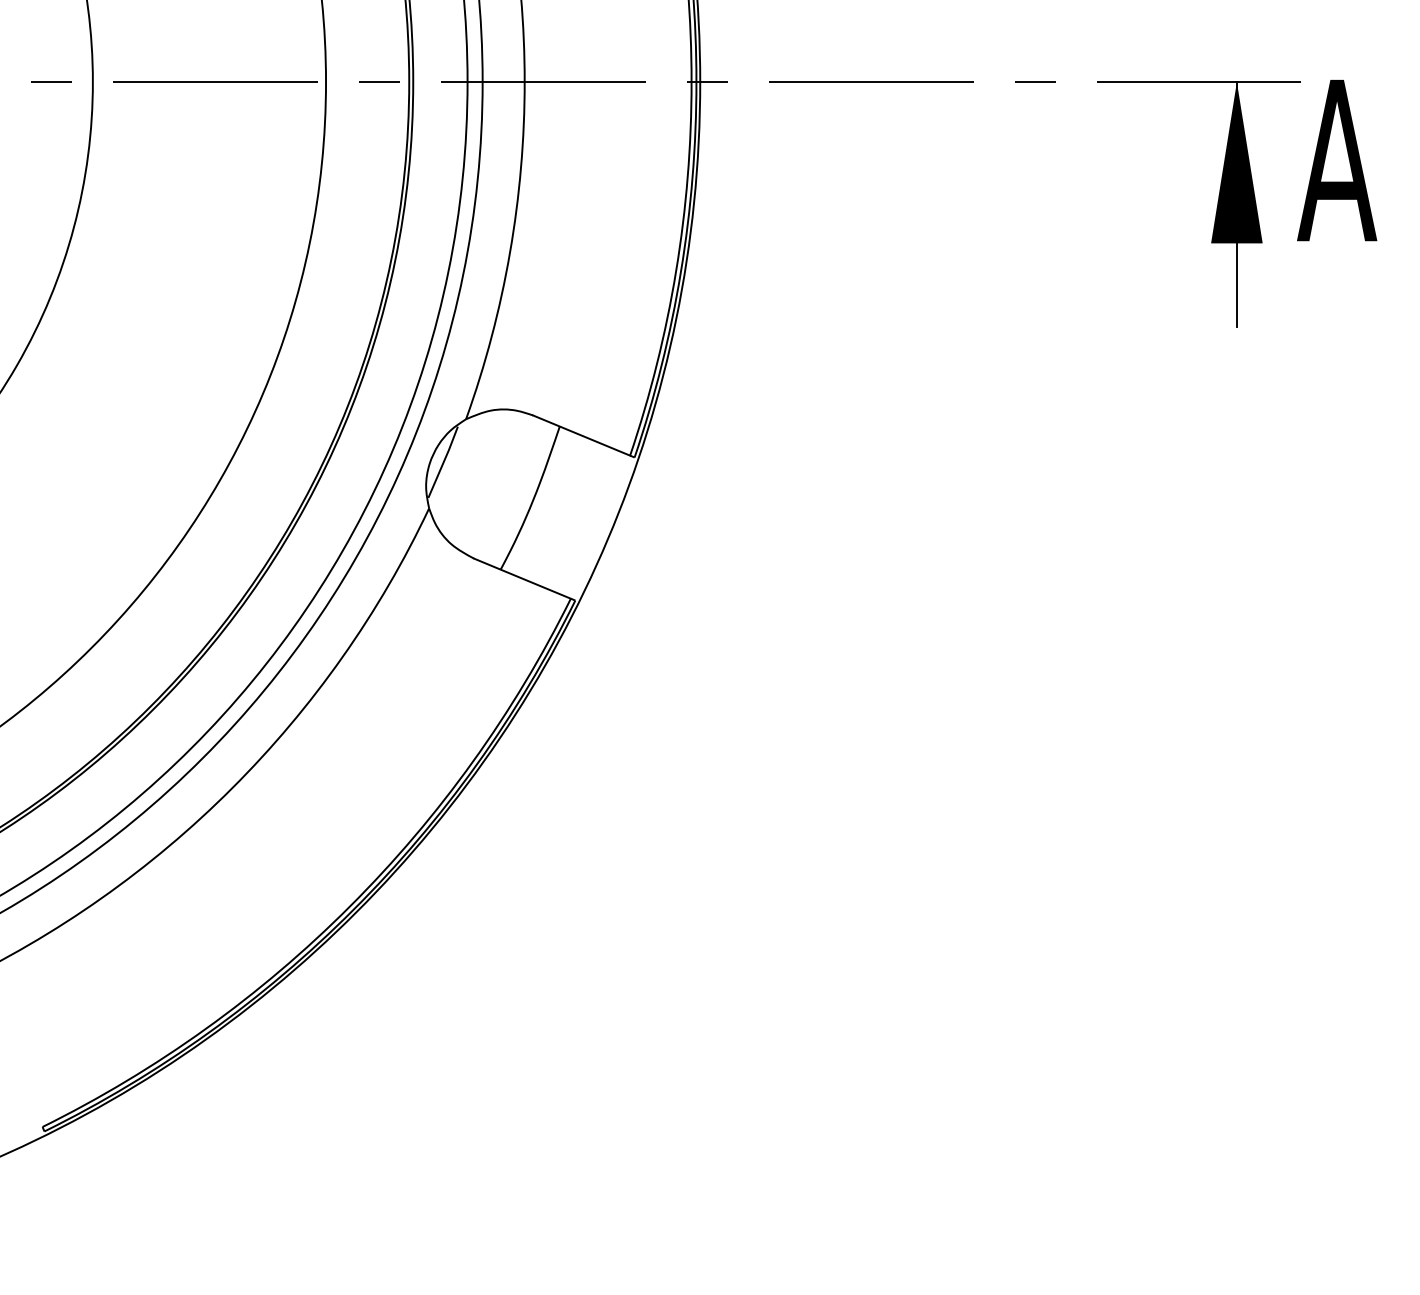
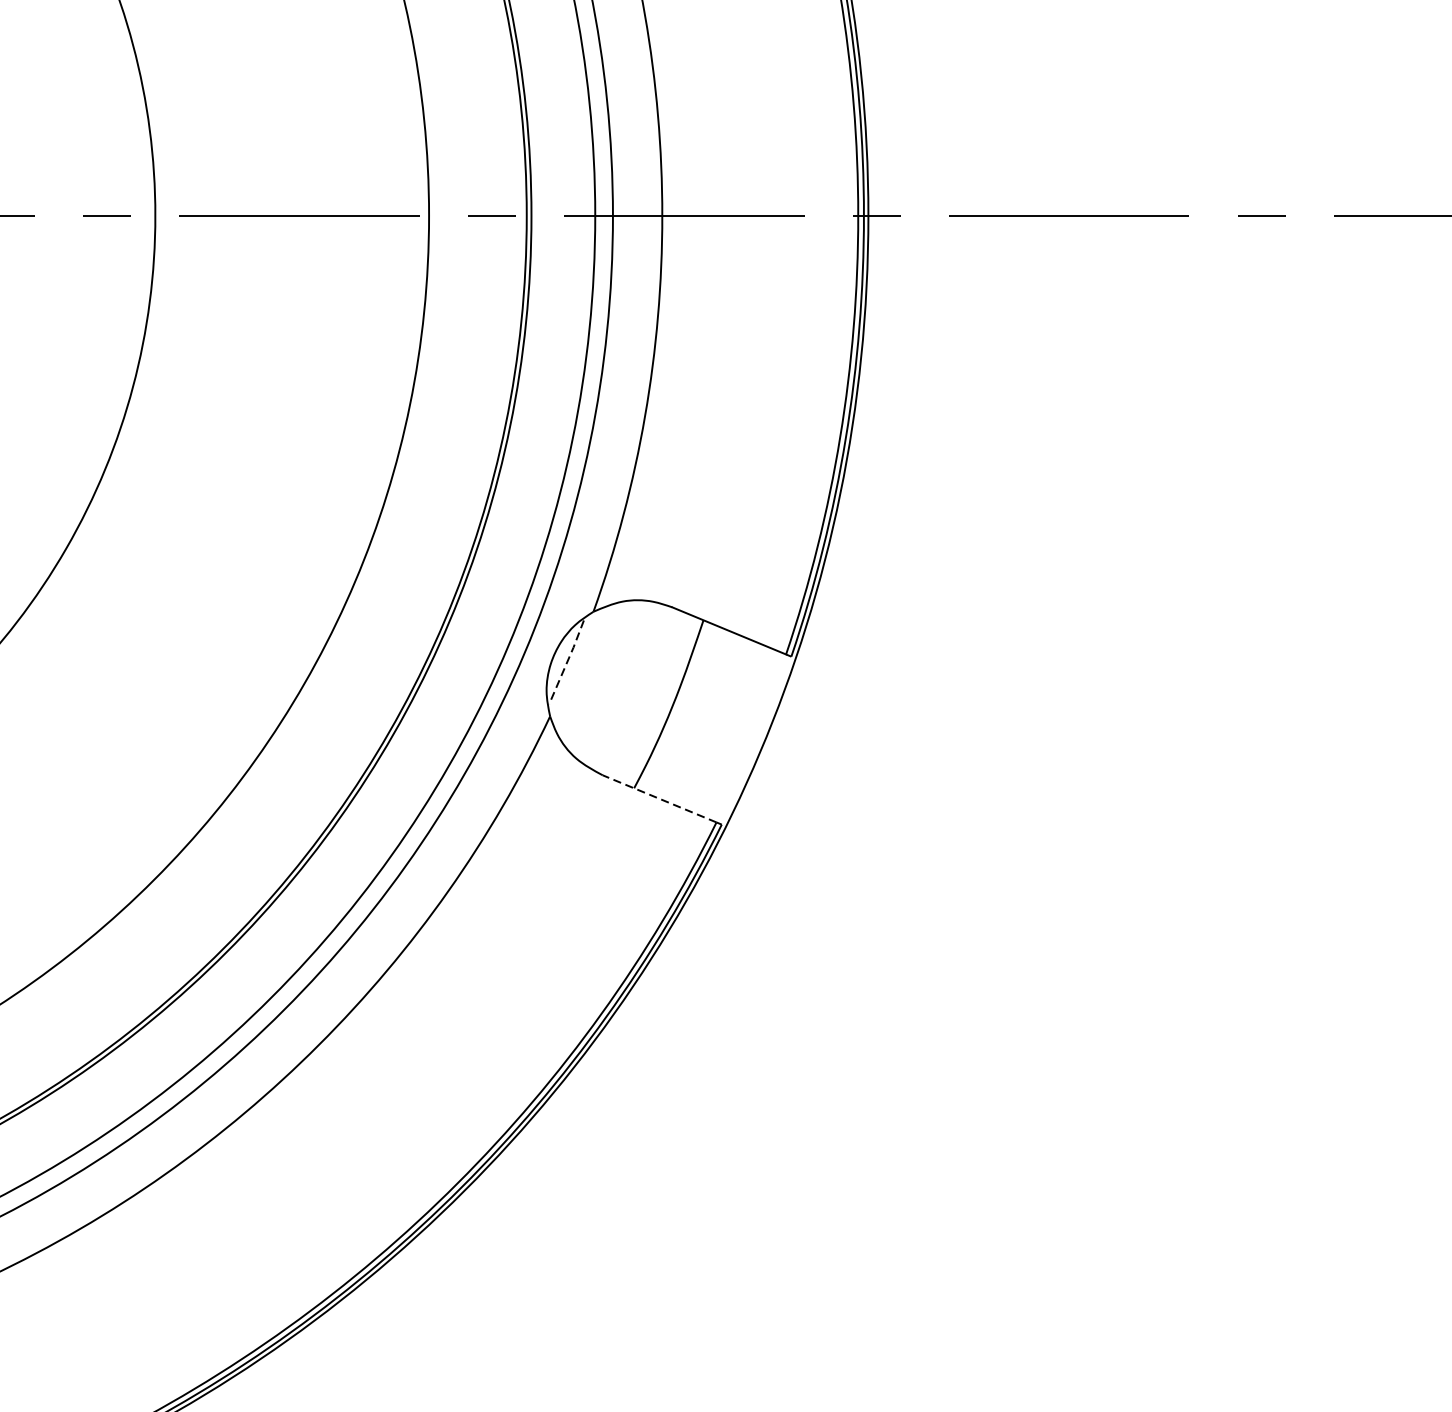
line: (443, 462) -> (566, 662), solid -> dashed
line: (521, 578) -> (658, 798), solid -> dashed

